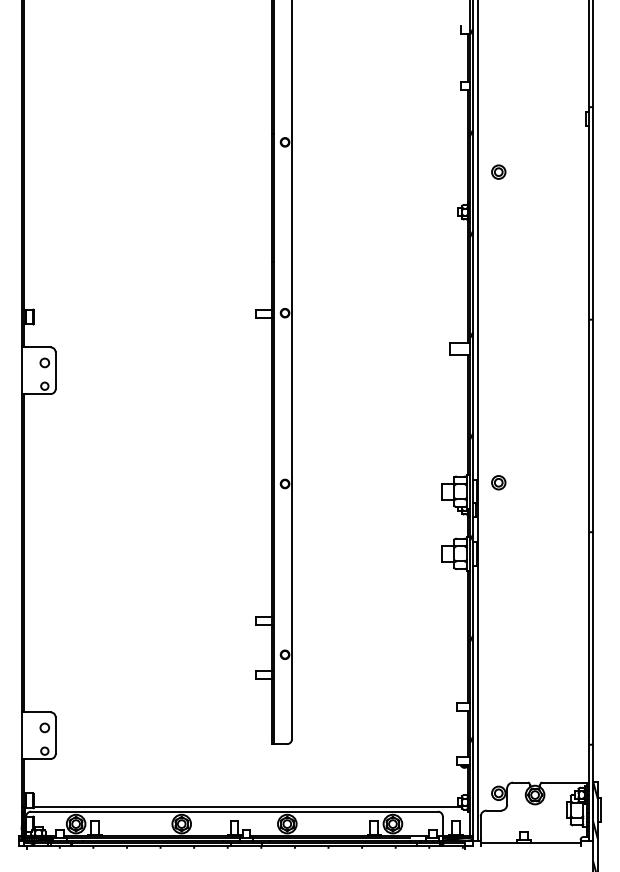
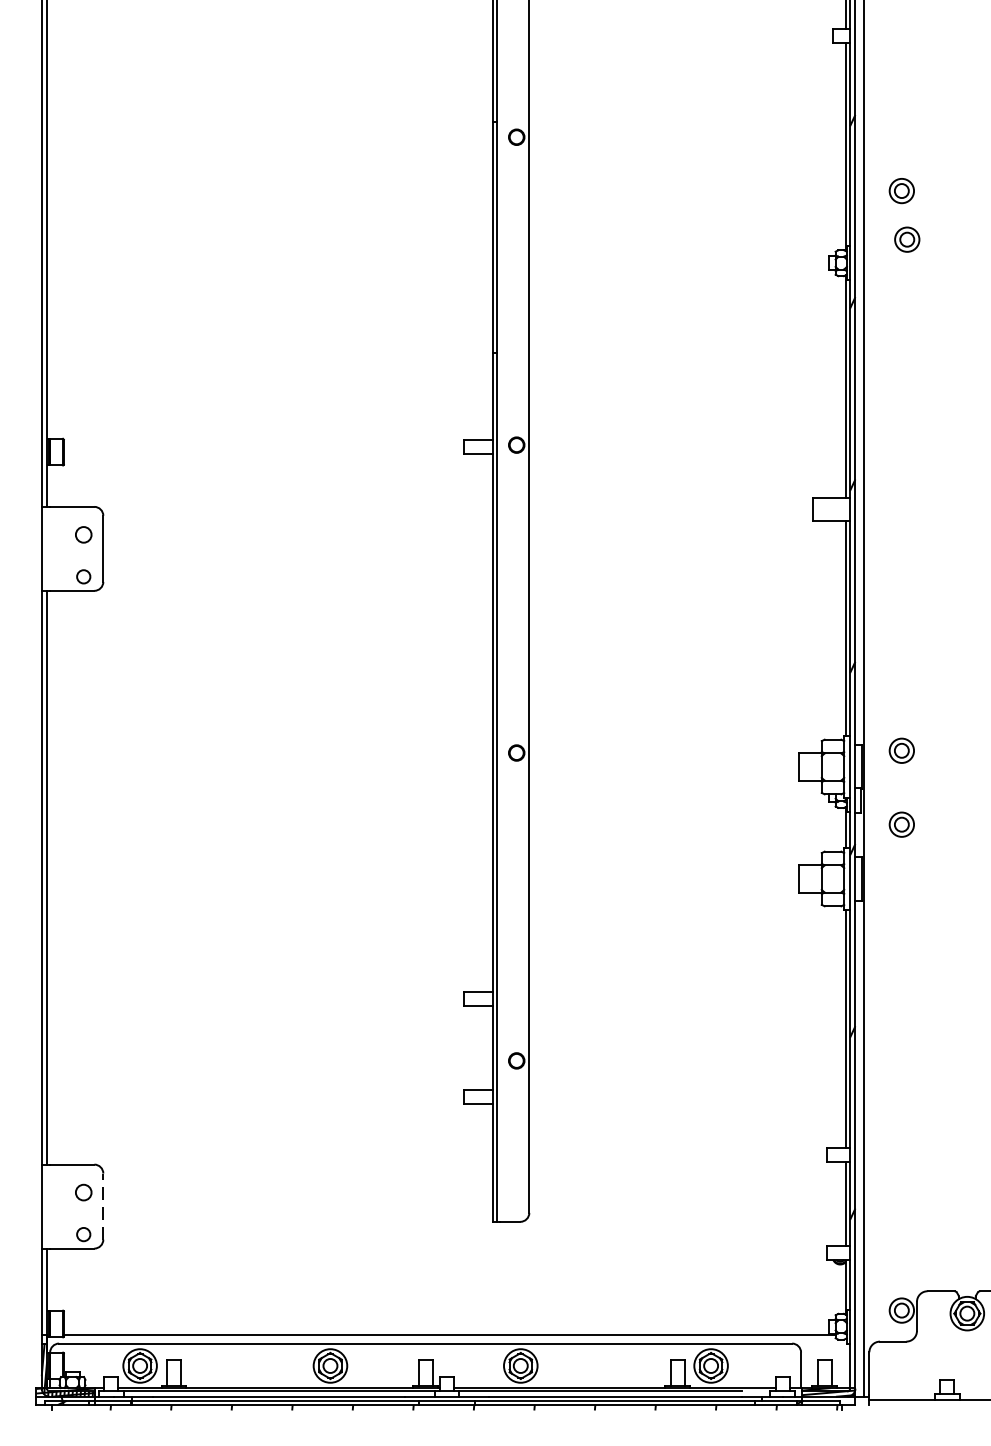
part: (501, 198) -> (906, 238), added
part: (498, 523) -> (901, 824), added
line: (55, 735) -> (102, 1206), solid -> dashed

